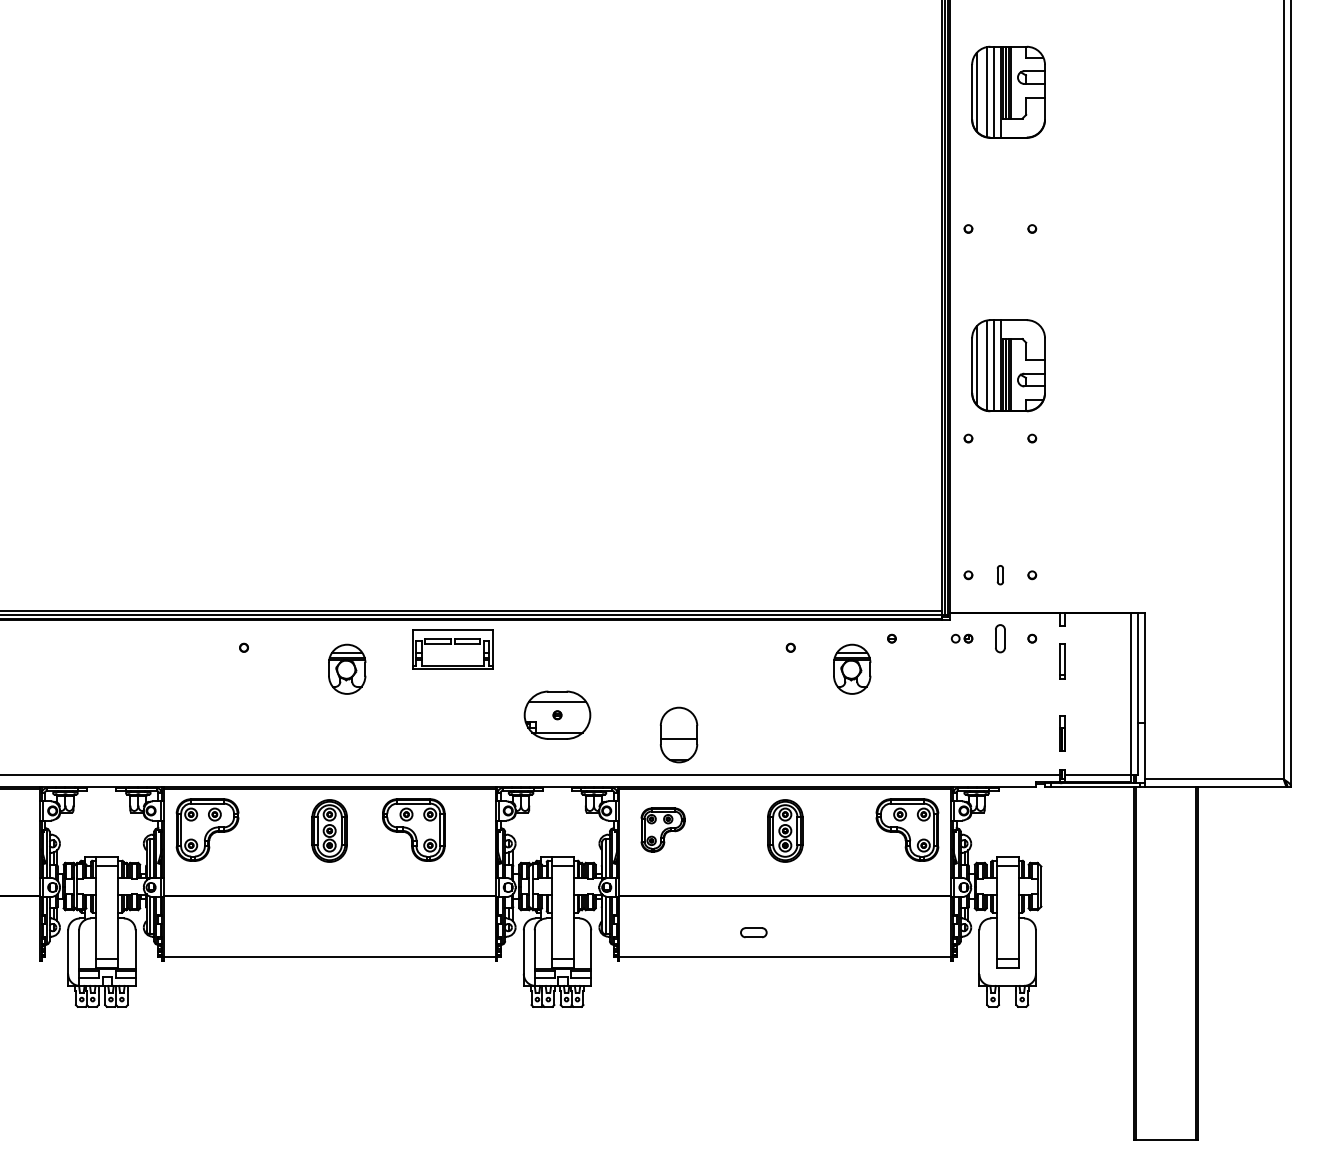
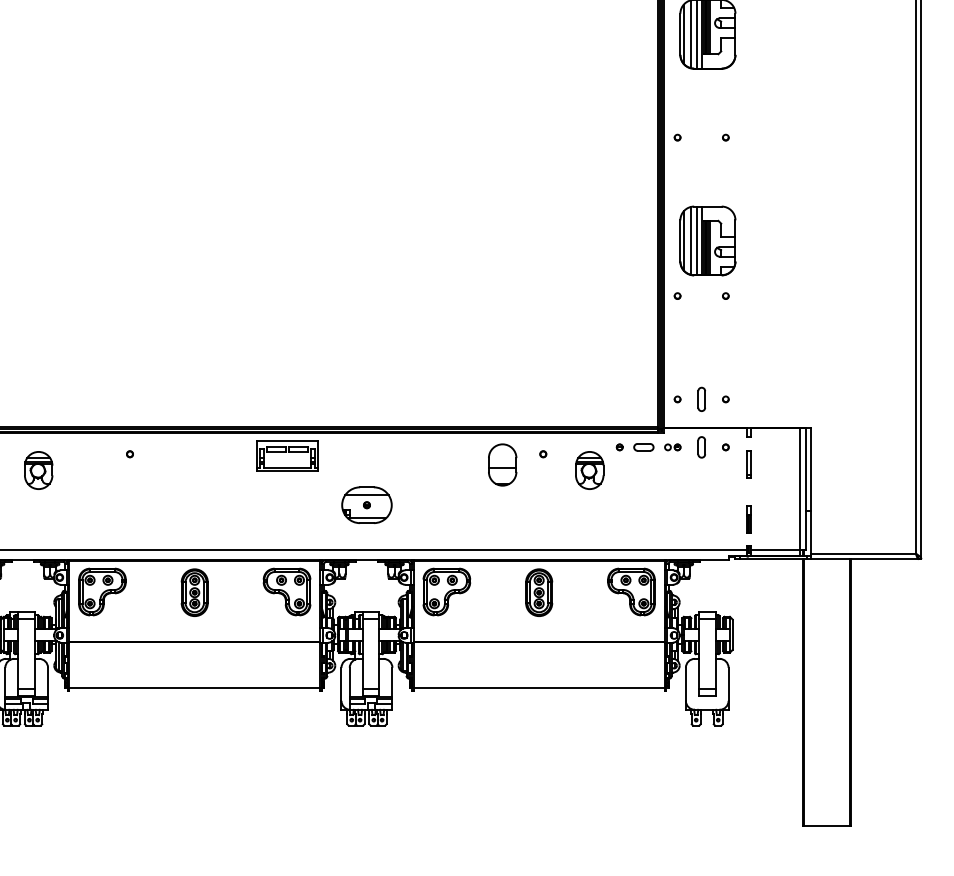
part: (1000, 574) -> (701, 398), size x1.67
part: (347, 668) -> (38, 469), moved
part: (678, 734) -> (502, 464), moved
part: (413, 829) -> (286, 591), moved
part: (662, 829) -> (446, 591), size x1.43
part: (753, 932) -> (643, 447), moved

